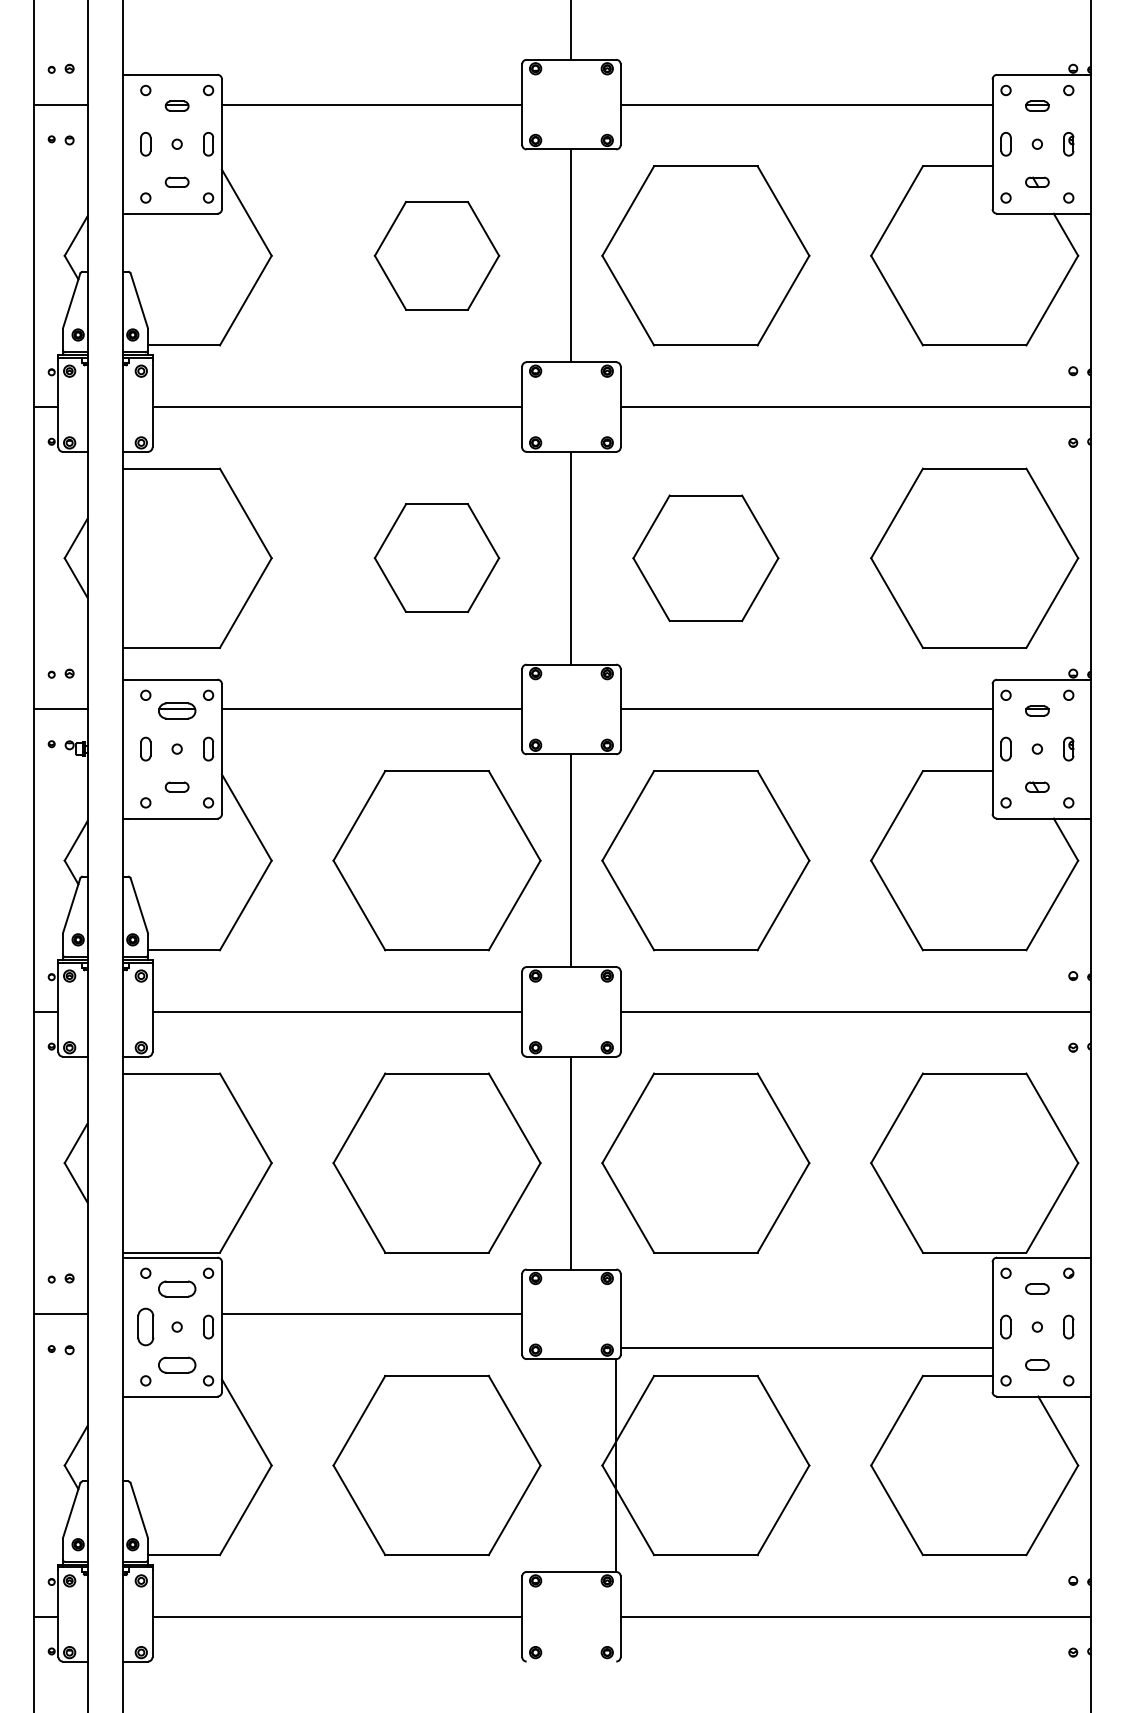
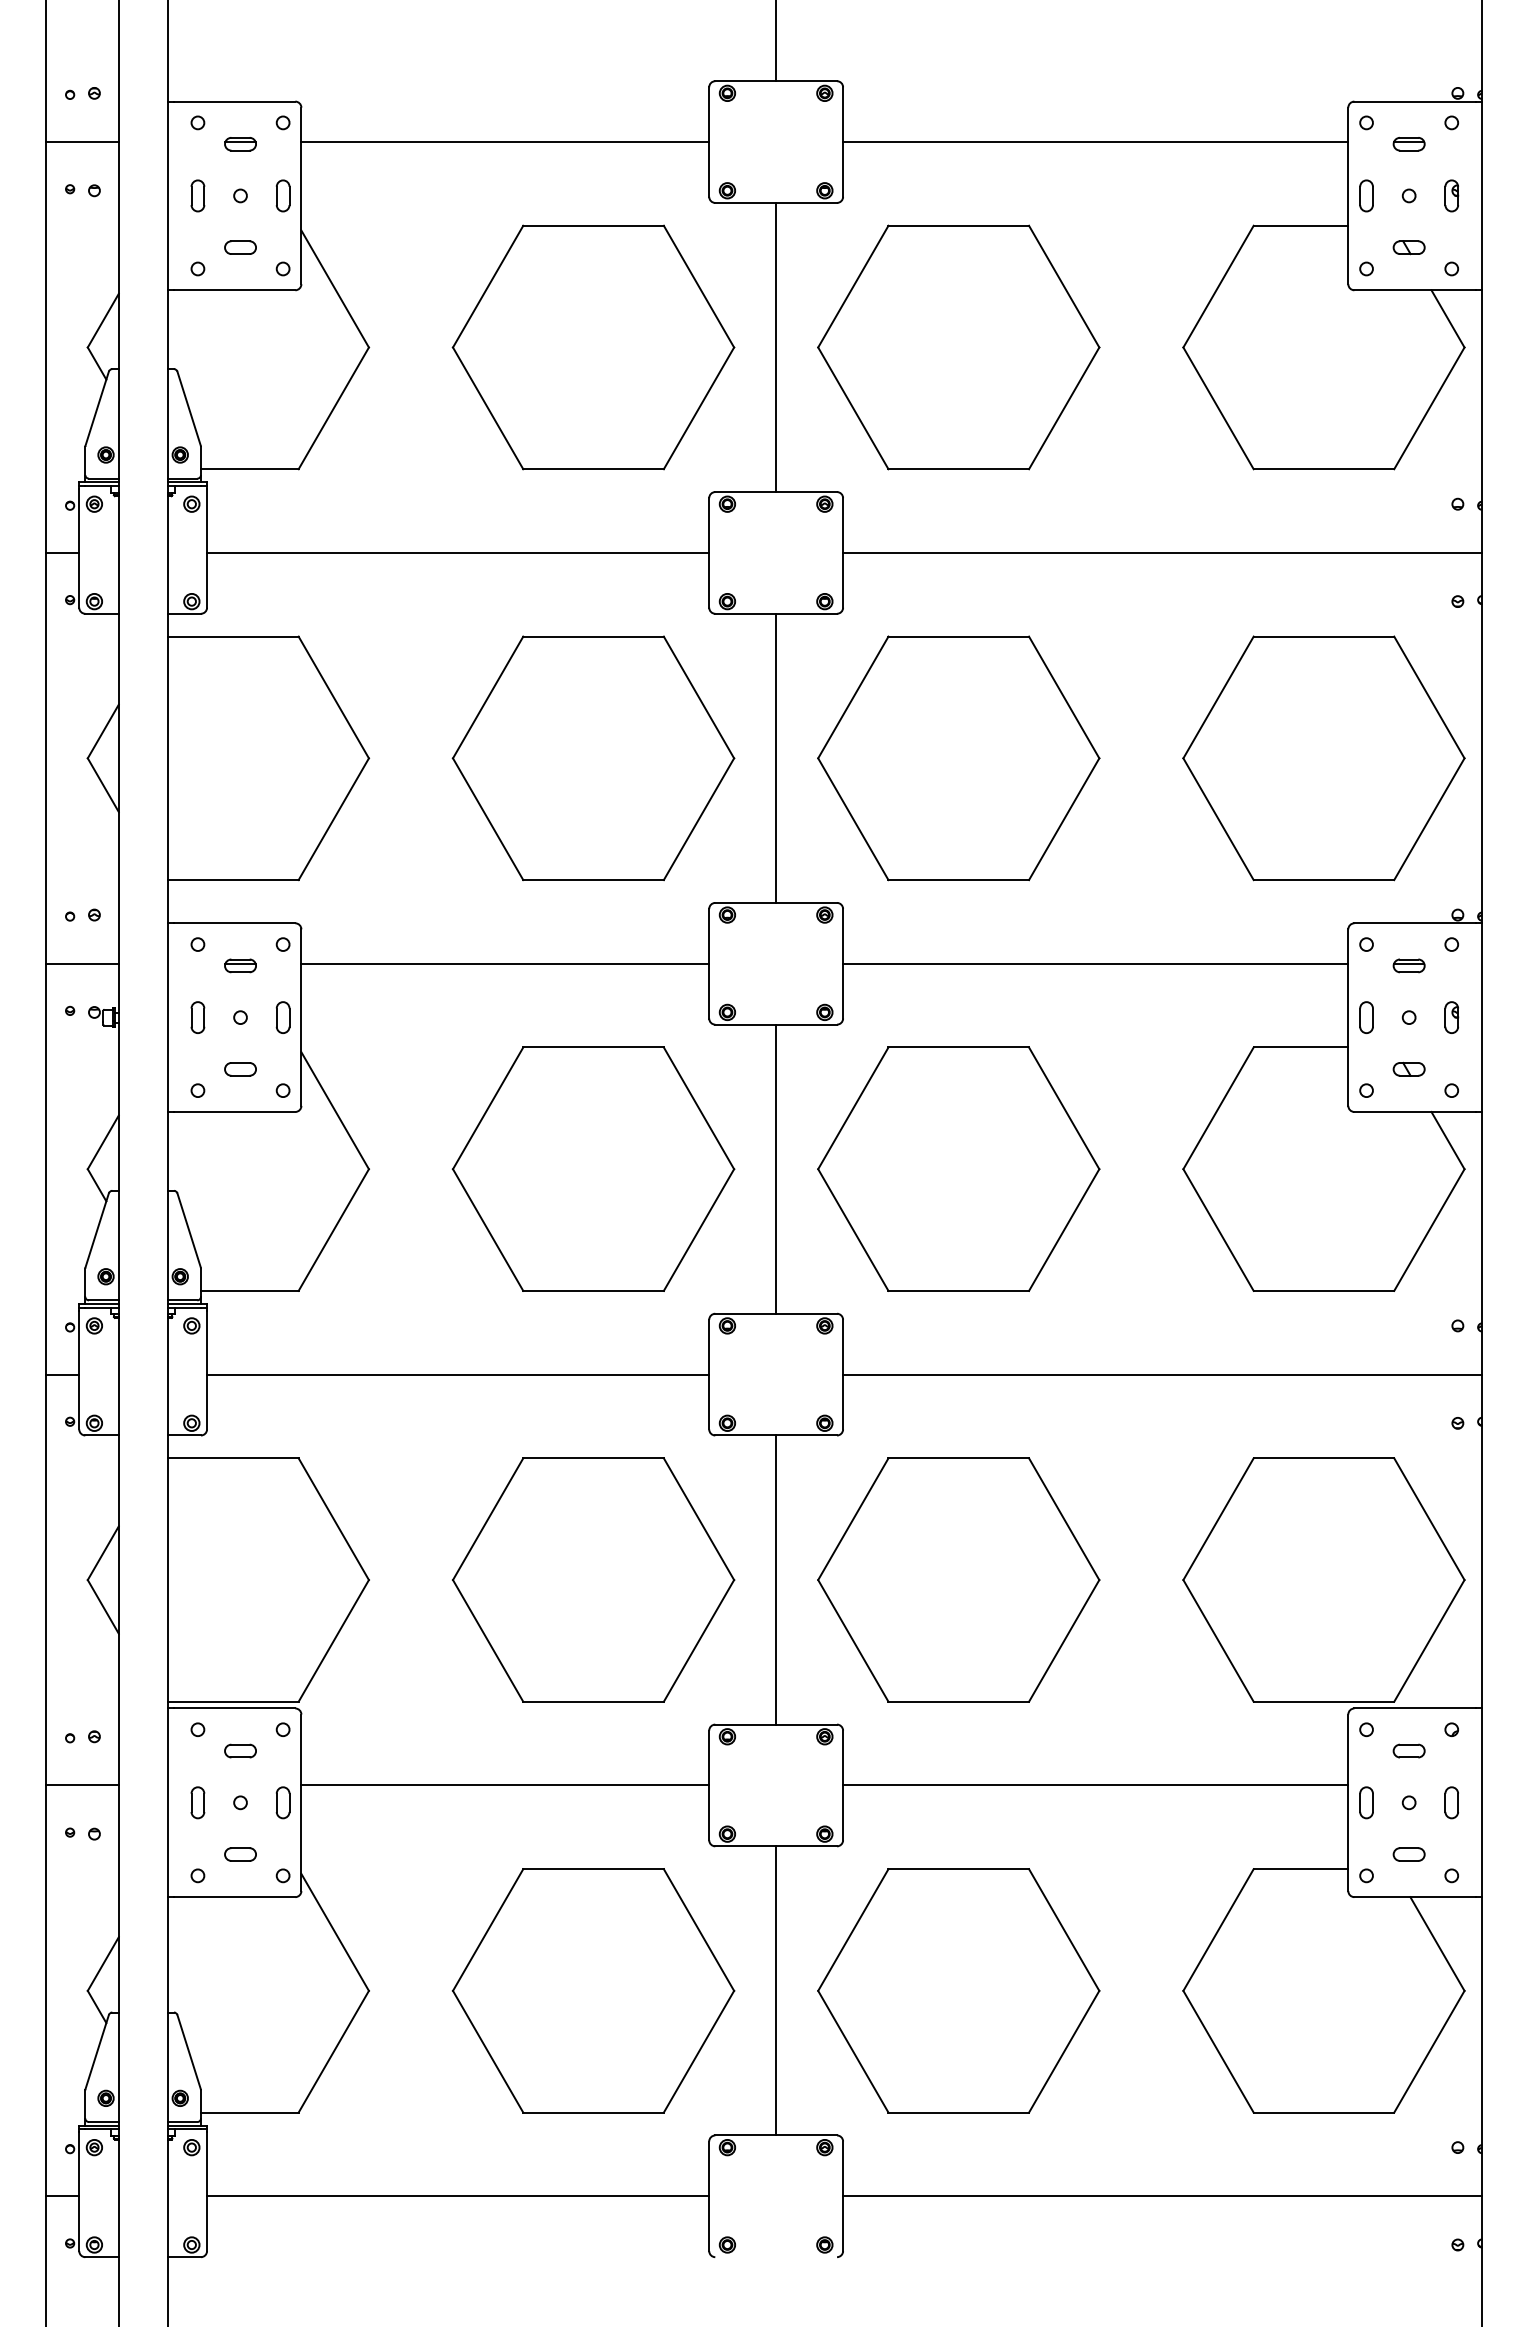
part: (436, 255) -> (593, 347), size x1.67
part: (436, 557) -> (593, 757), size x1.67
part: (705, 558) -> (958, 758), size x1.43
part: (177, 710) -> (240, 965), size x0.62
part: (177, 1288) -> (240, 1750), size x0.62
part: (145, 1326) -> (197, 1802), size x0.62
line: (806, 1348) -> (1095, 1785), moved
part: (177, 1365) -> (240, 1854), size x0.62
line: (616, 1465) -> (776, 1990), moved

